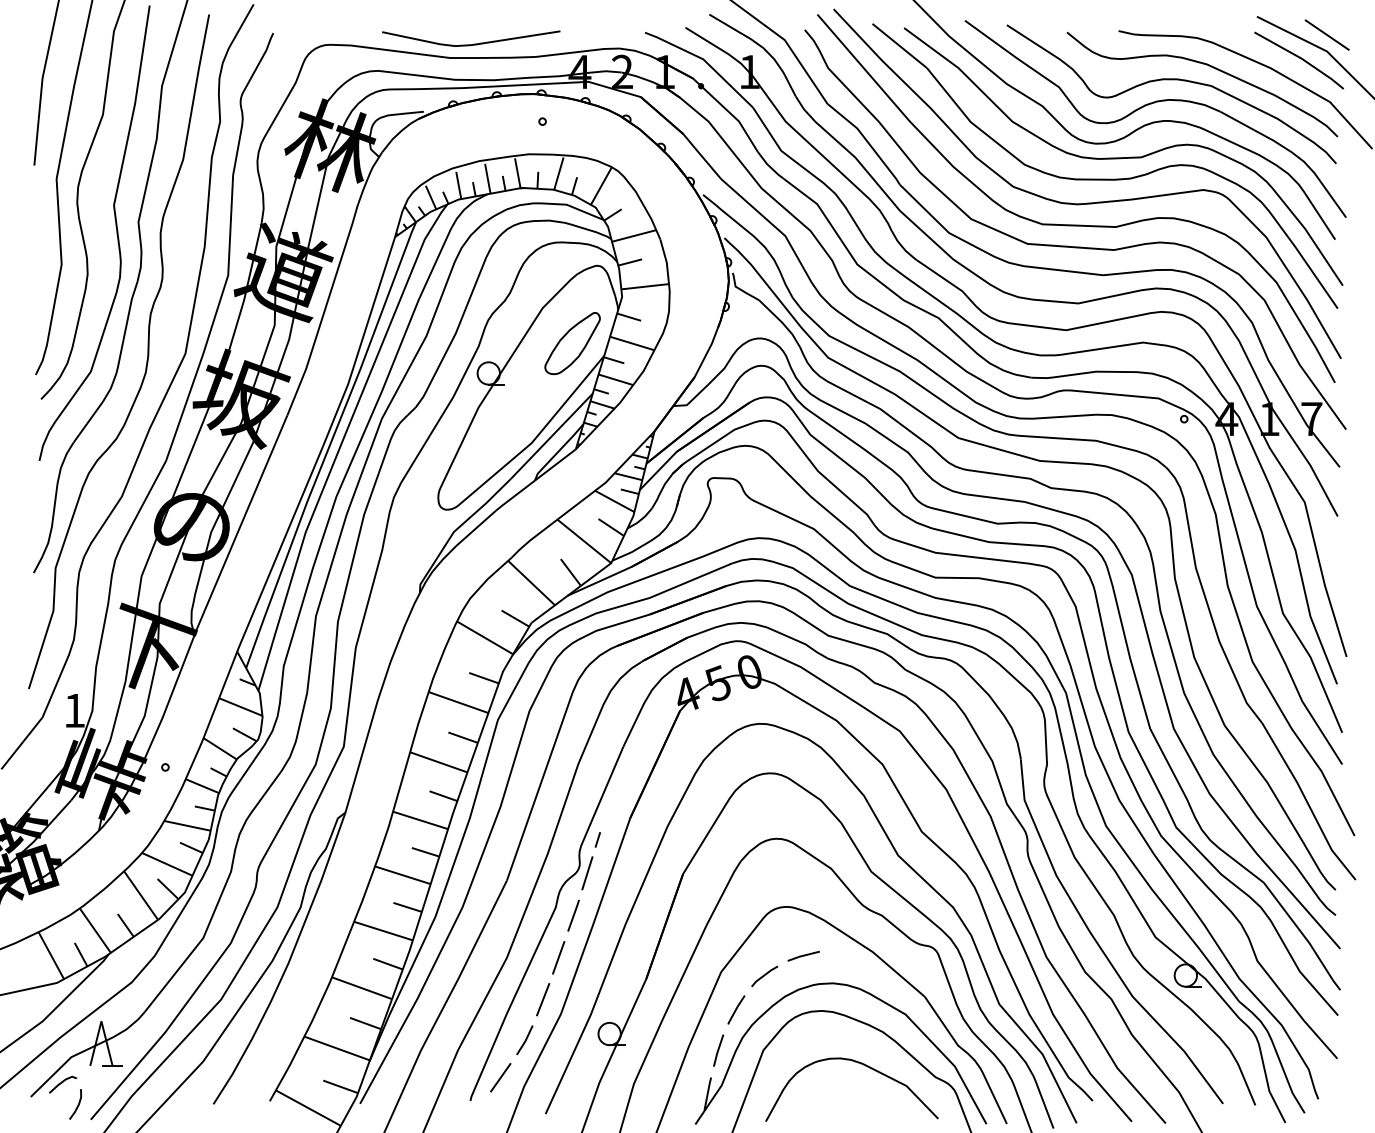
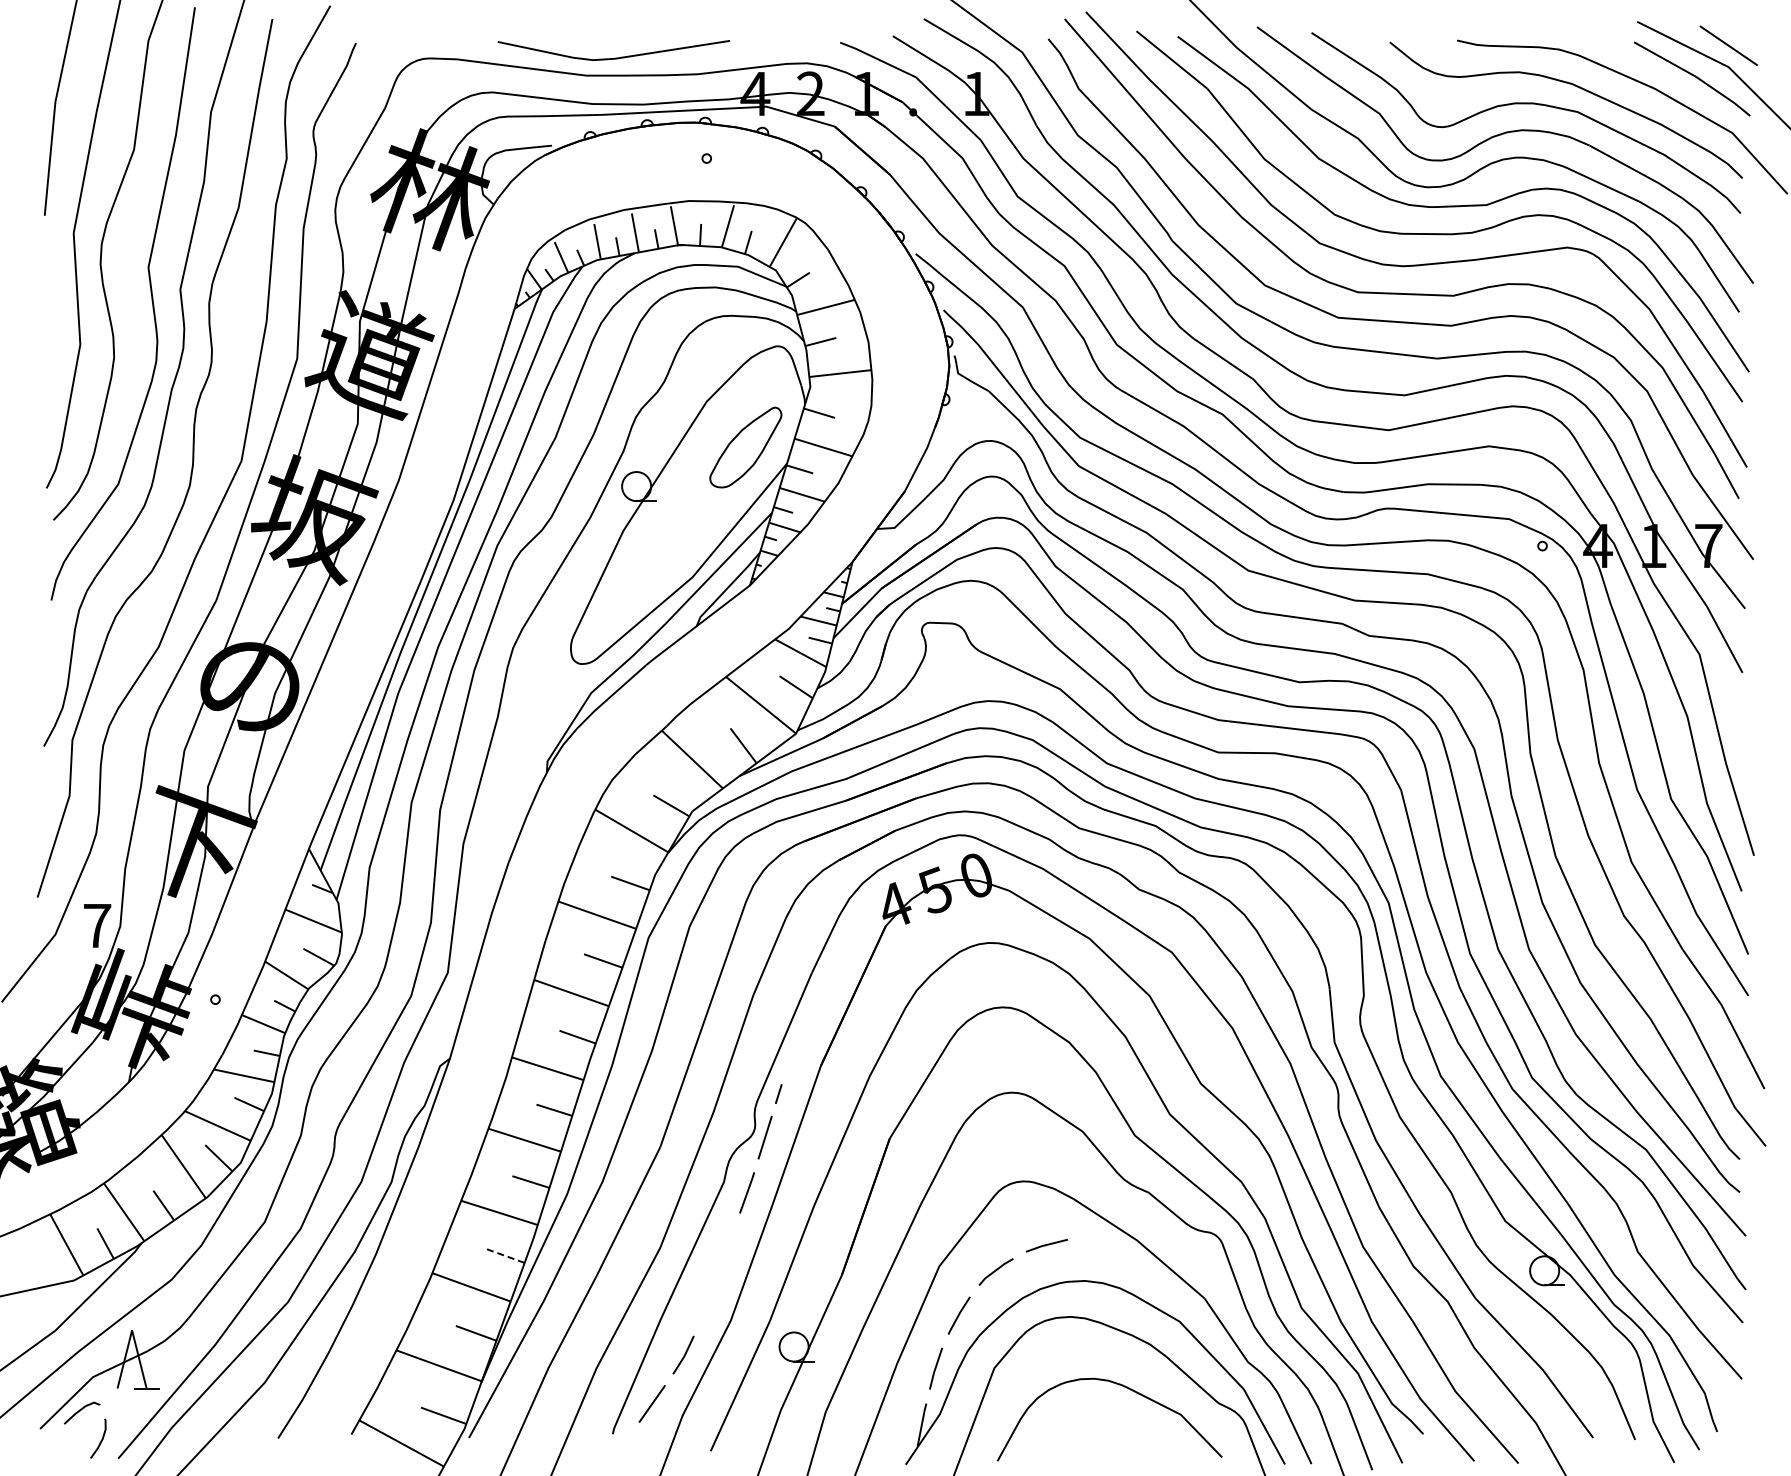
text: (74, 710) -> (97, 925), 1 -> 7
line: (558, 957) -> (727, 1247), removed
line: (387, 963) -> (504, 1255), solid -> dashed
line: (543, 999) -> (707, 1301), removed

